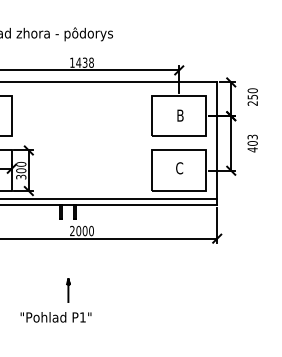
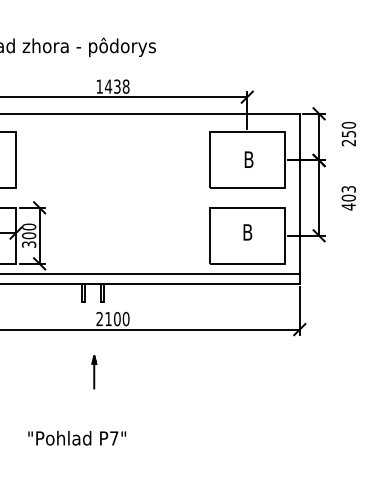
text: (179, 168) -> (247, 232), C -> B
text: (78, 230) -> (108, 318), 2000 -> 2100
line: (68, 290) -> (94, 372), moved
text: (82, 317) -> (113, 438), P1" -> P7"

